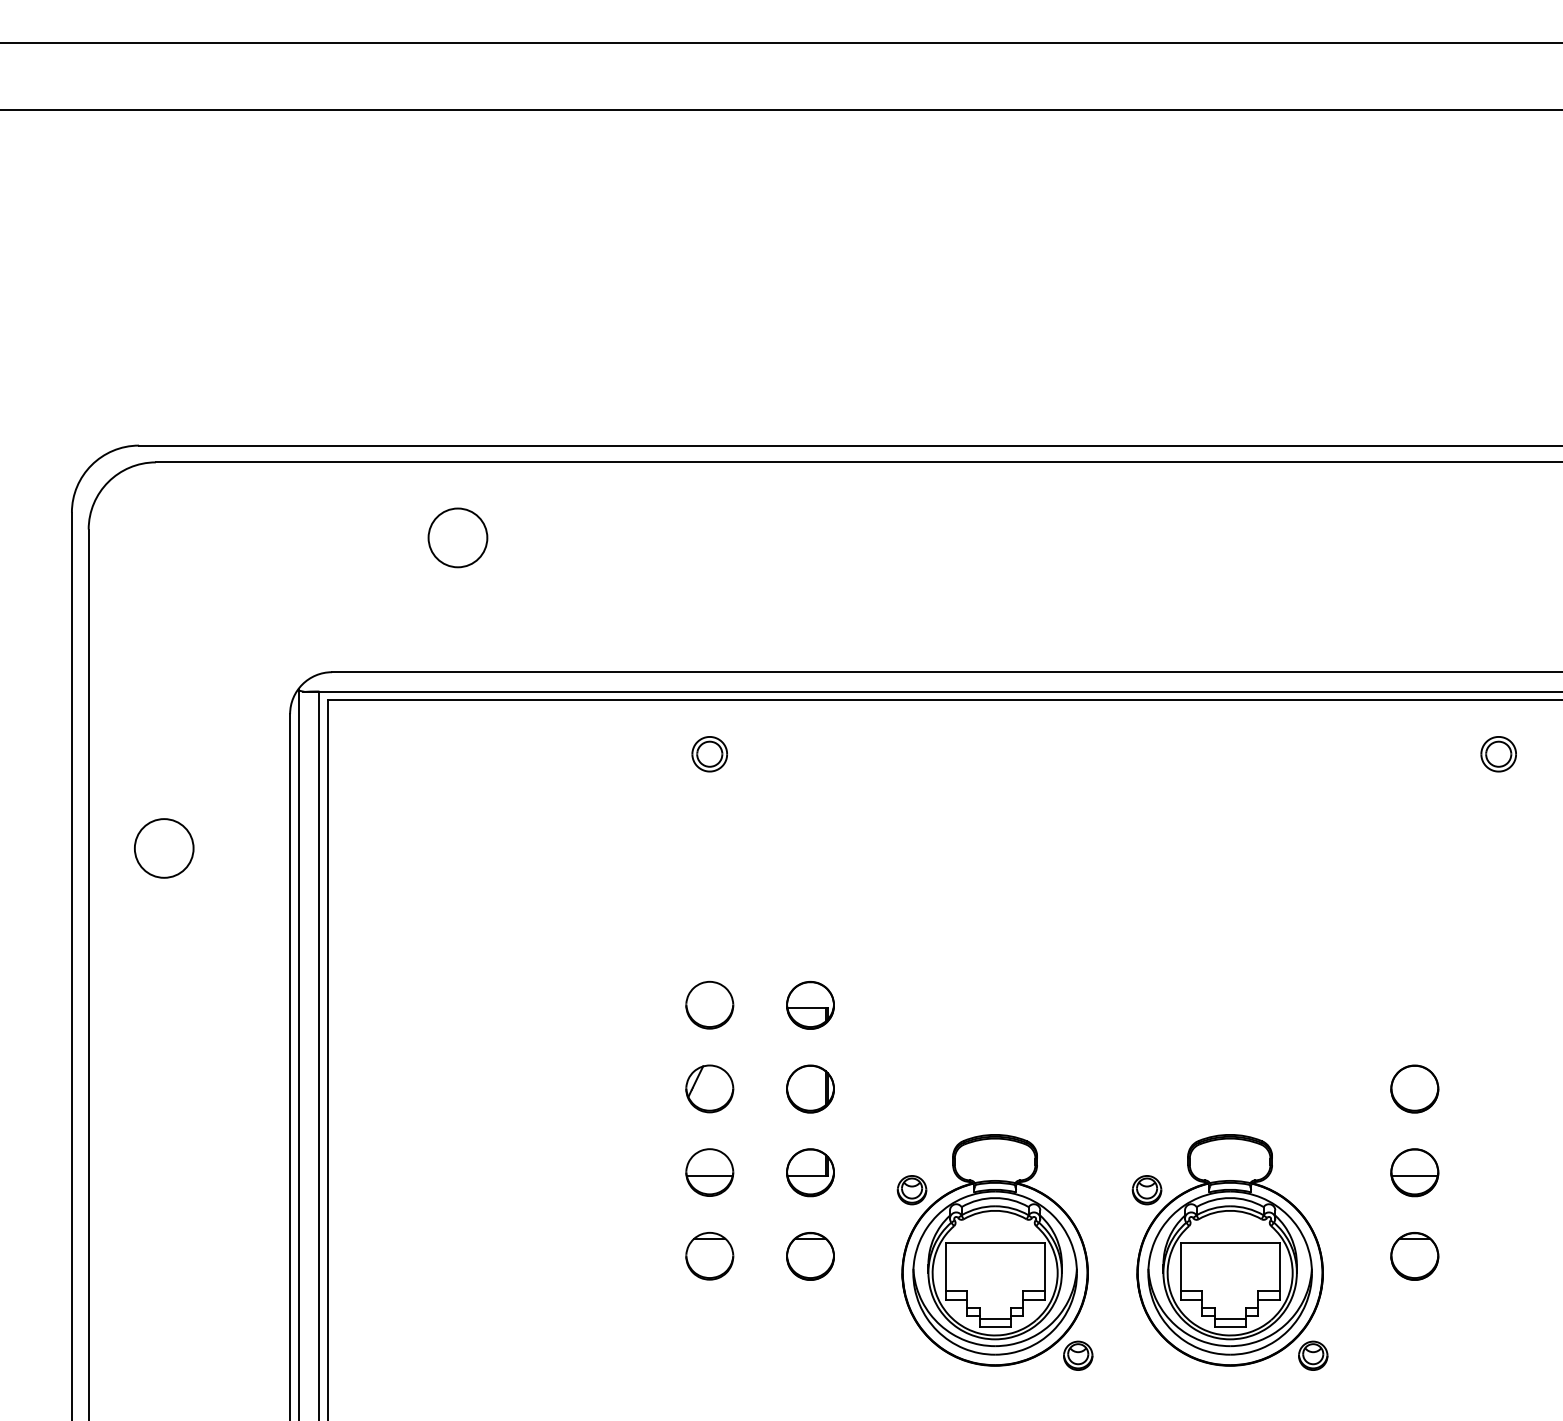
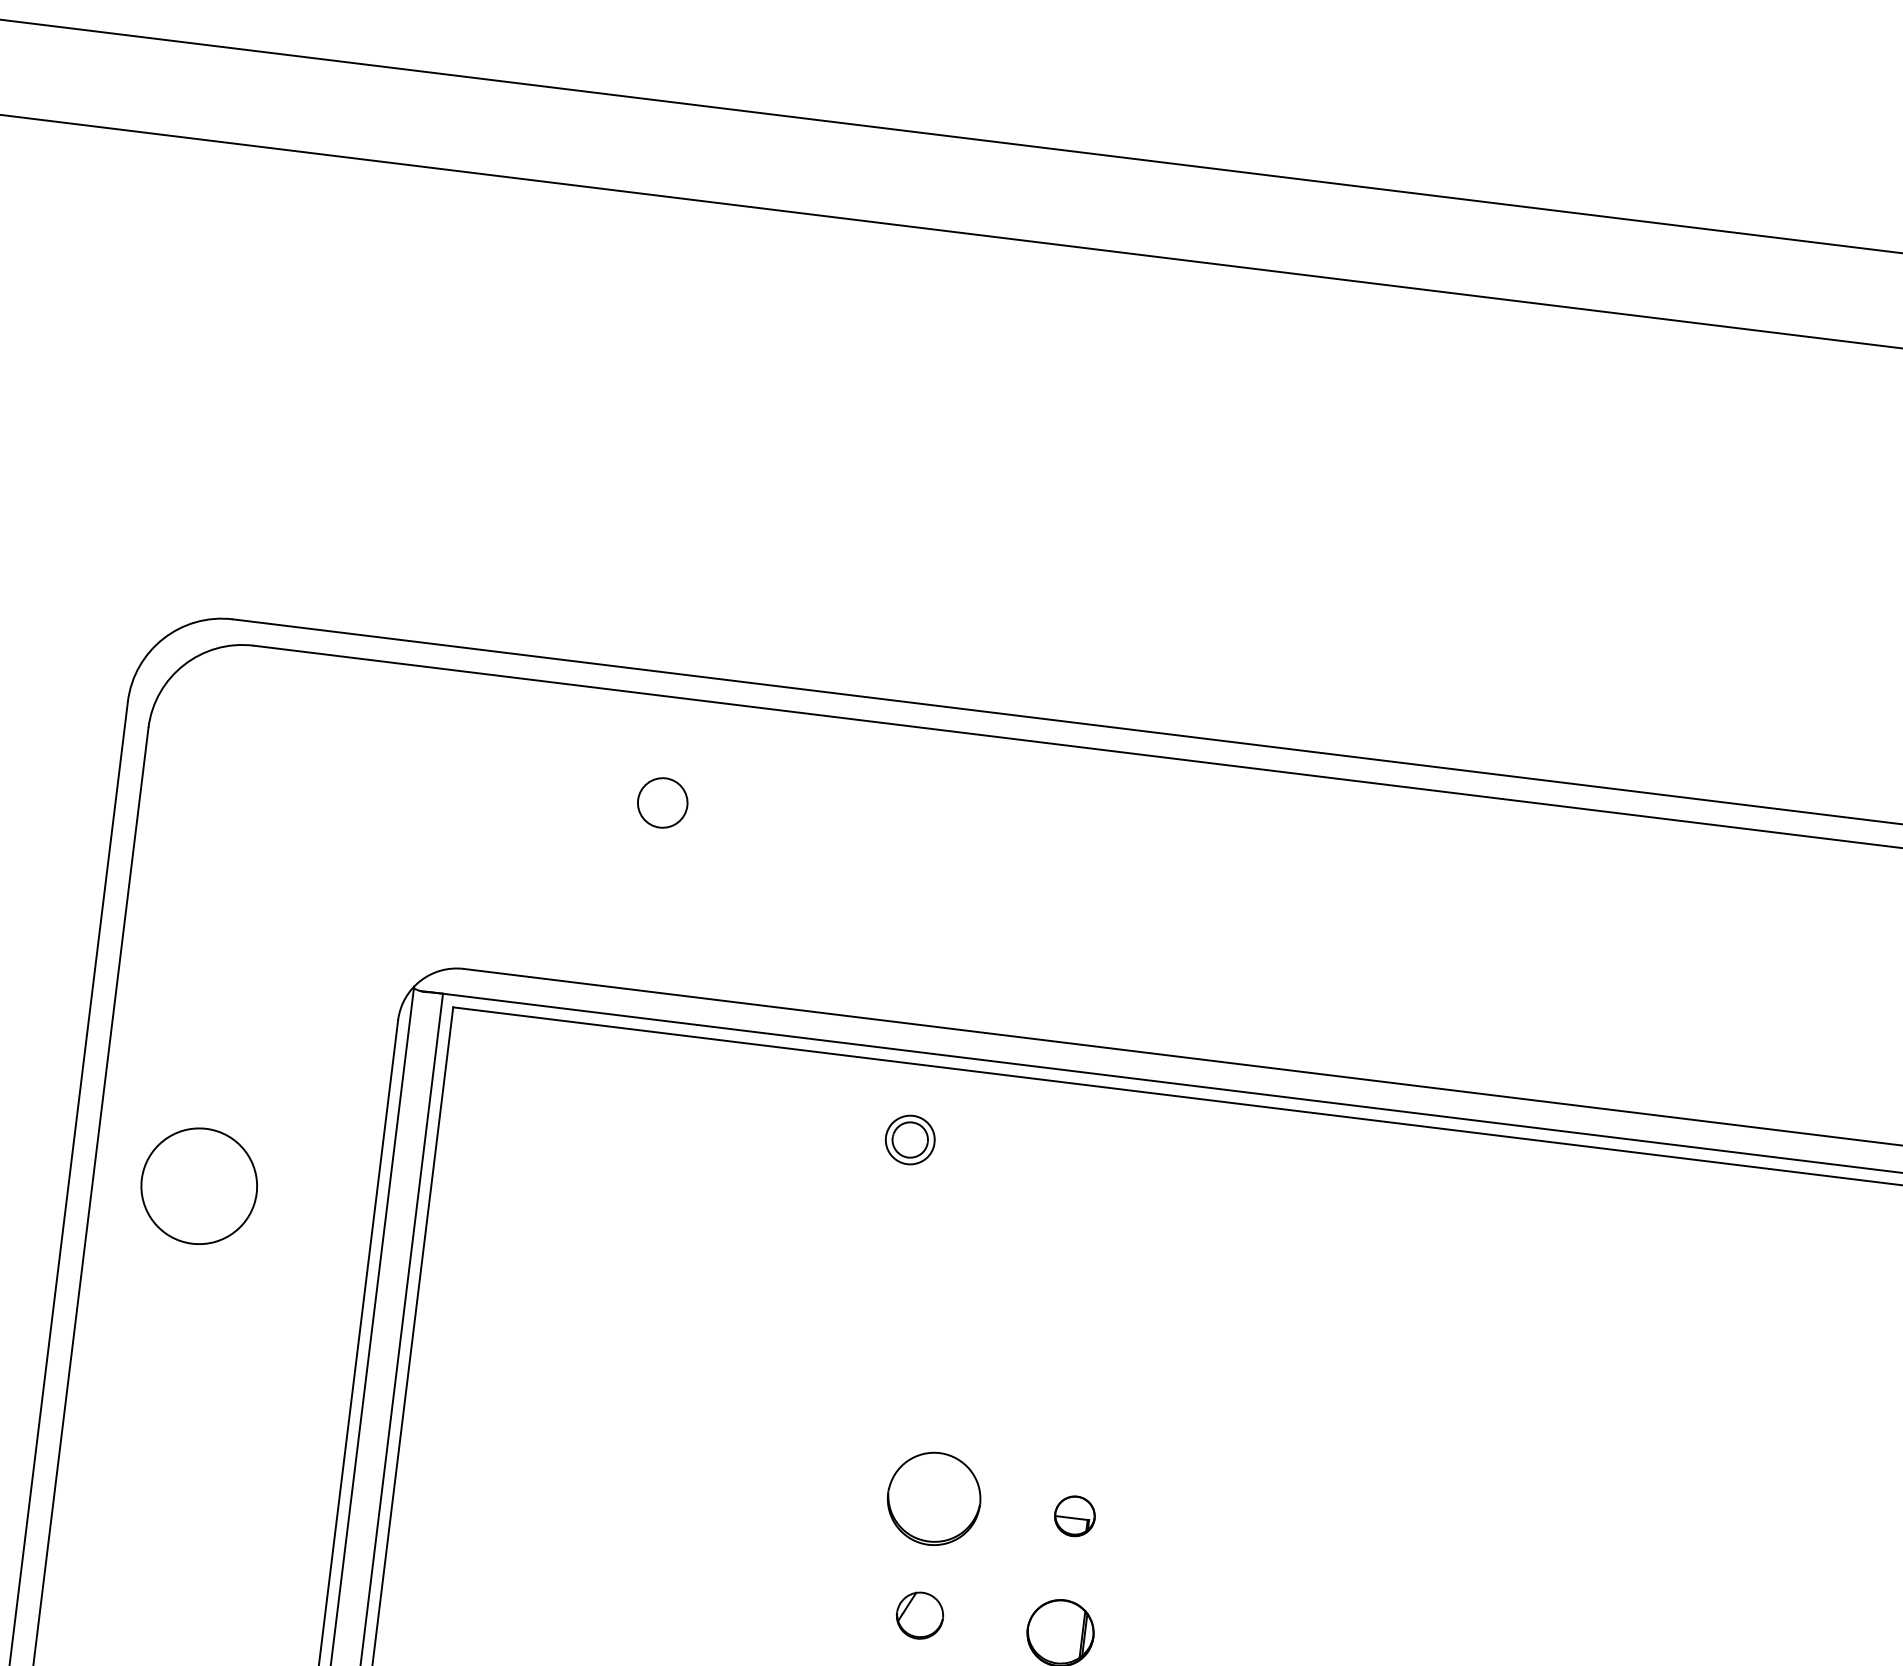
circle: (457, 537) -> (662, 802), size x0.6
part: (709, 754) -> (909, 1140), moved
circle: (163, 848) -> (198, 1186), size x1.4
part: (709, 1004) -> (934, 1497), size x1.4
part: (810, 1005) -> (1074, 1516), size x0.6
part: (709, 1088) -> (919, 1614), size x0.7

